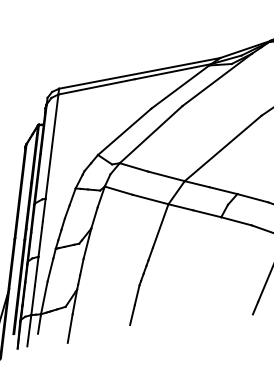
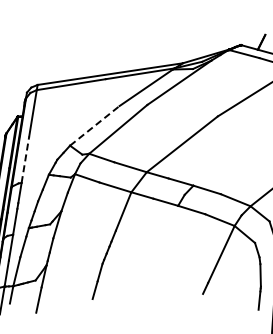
line: (124, 131) -> (94, 125), solid -> dashed
line: (48, 172) -> (25, 159), solid -> dashed

